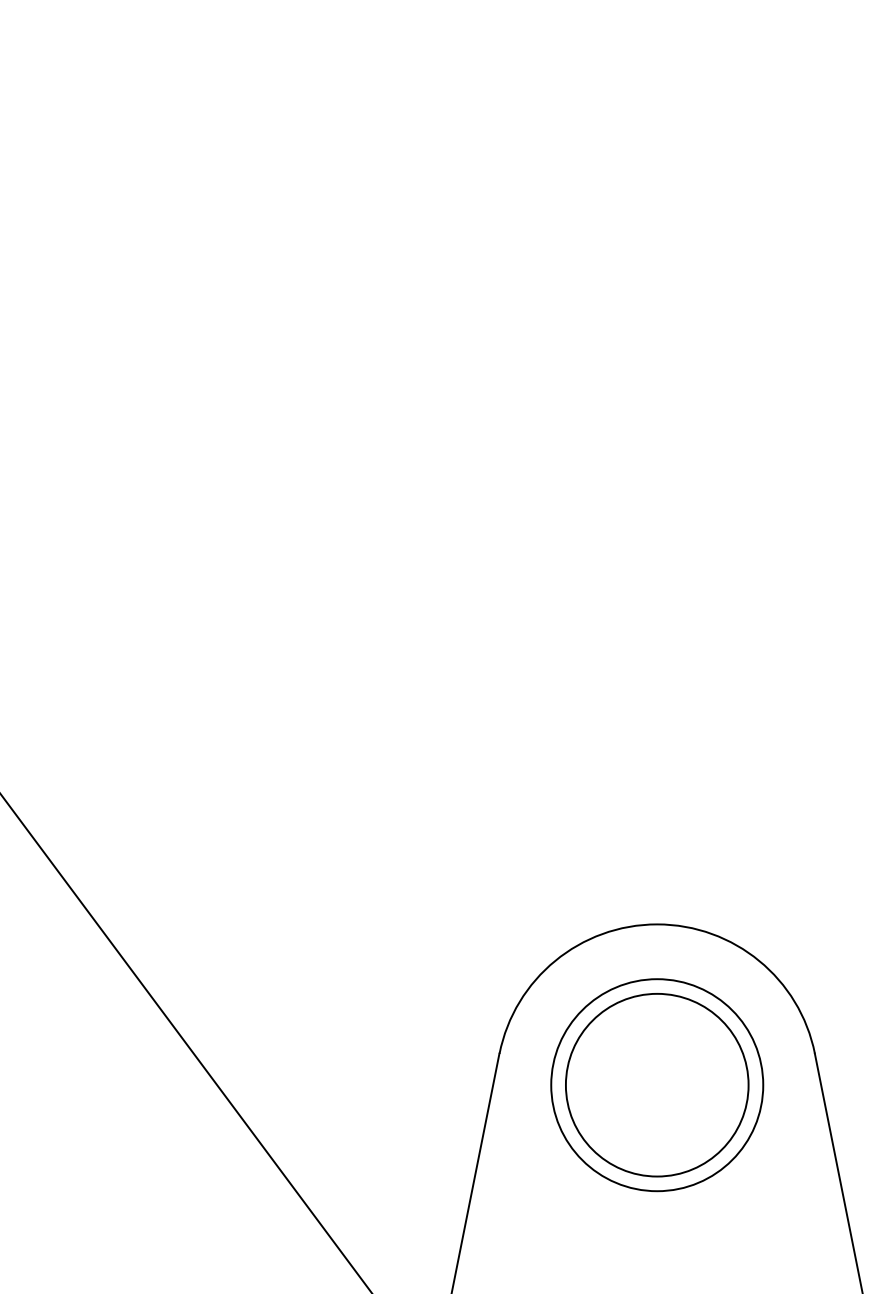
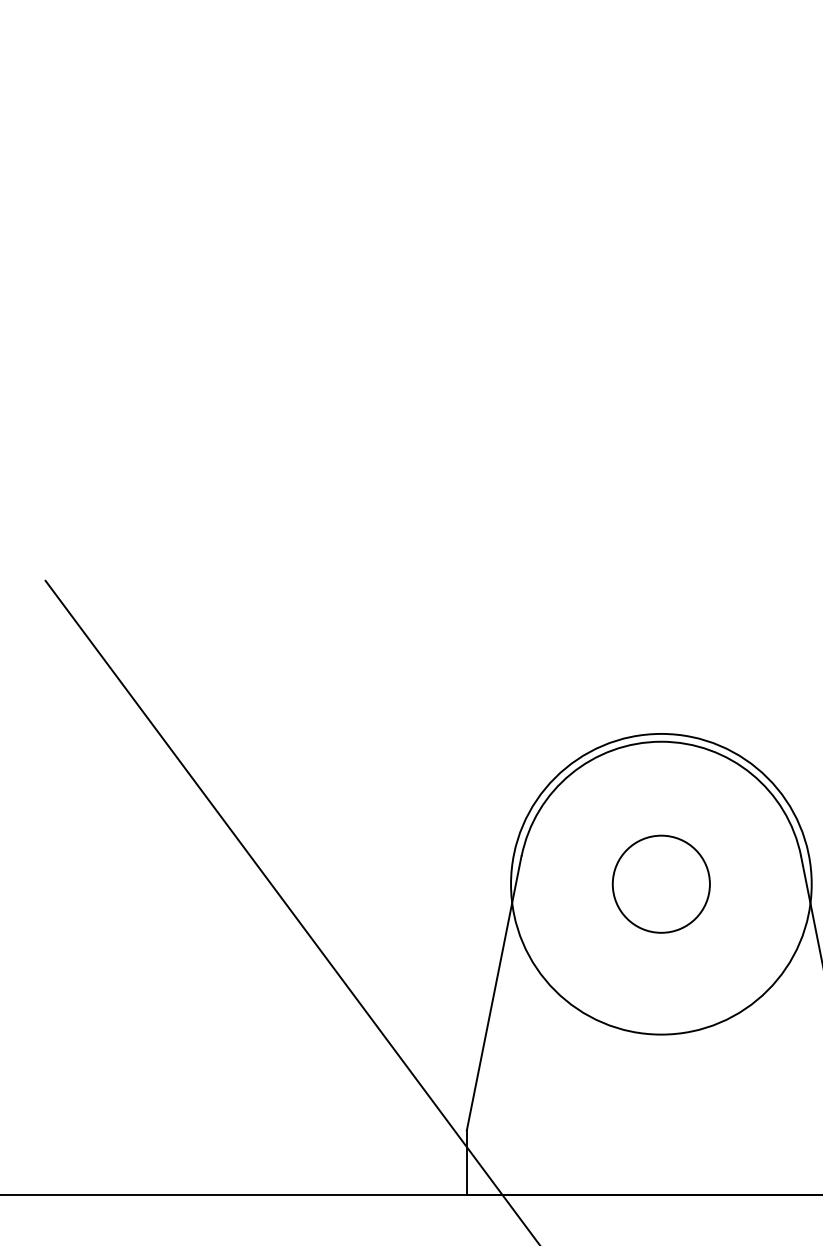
circle: (657, 1085) -> (661, 884), size x0.6
circle: (657, 1085) -> (661, 884), size x1.6

